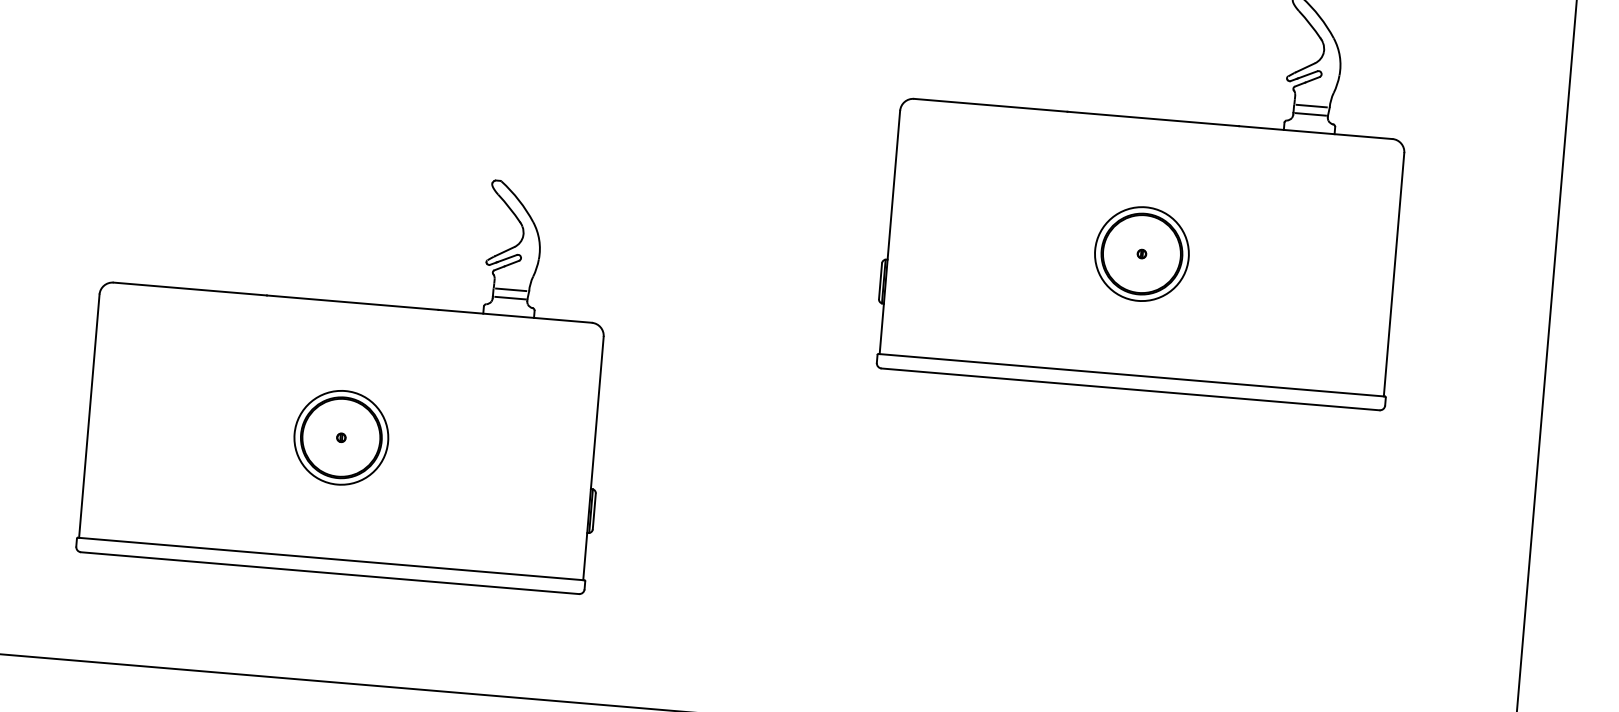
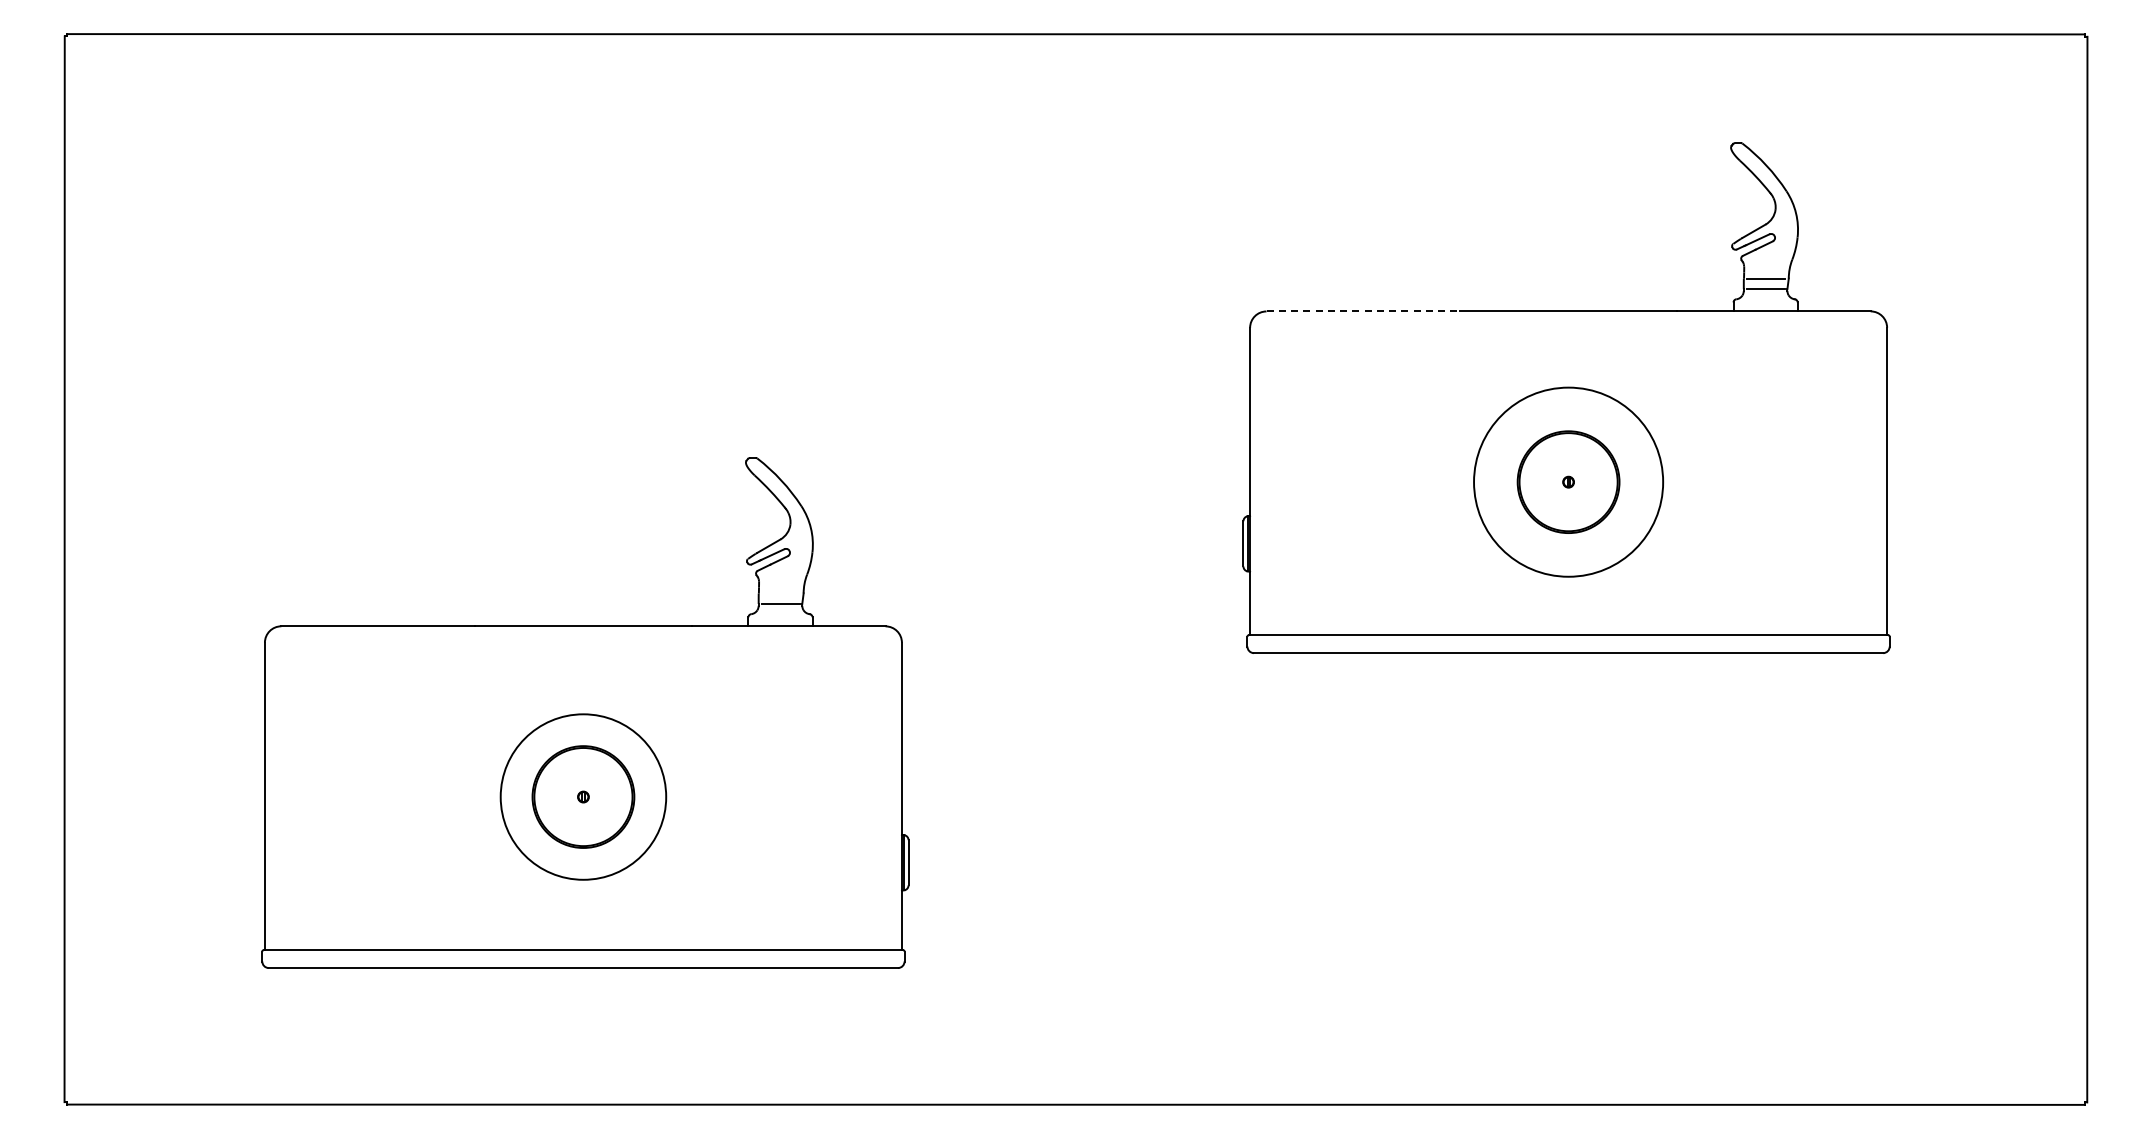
line: (990, 105) -> (1363, 311), solid -> dashed
circle: (1141, 254) -> (1568, 482), size x1.6
line: (510, 289) -> (780, 593), removed
circle: (341, 437) -> (583, 796), size x1.4

